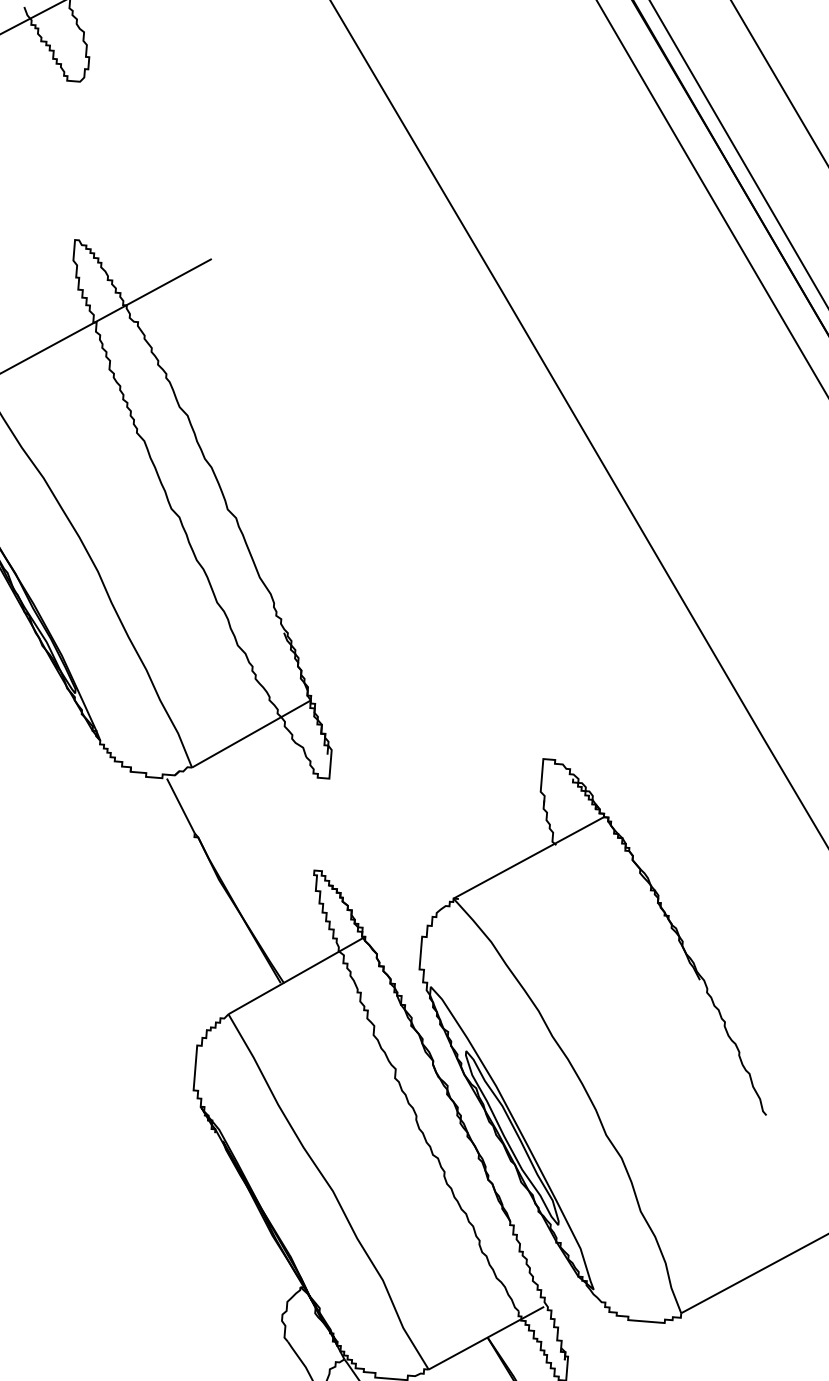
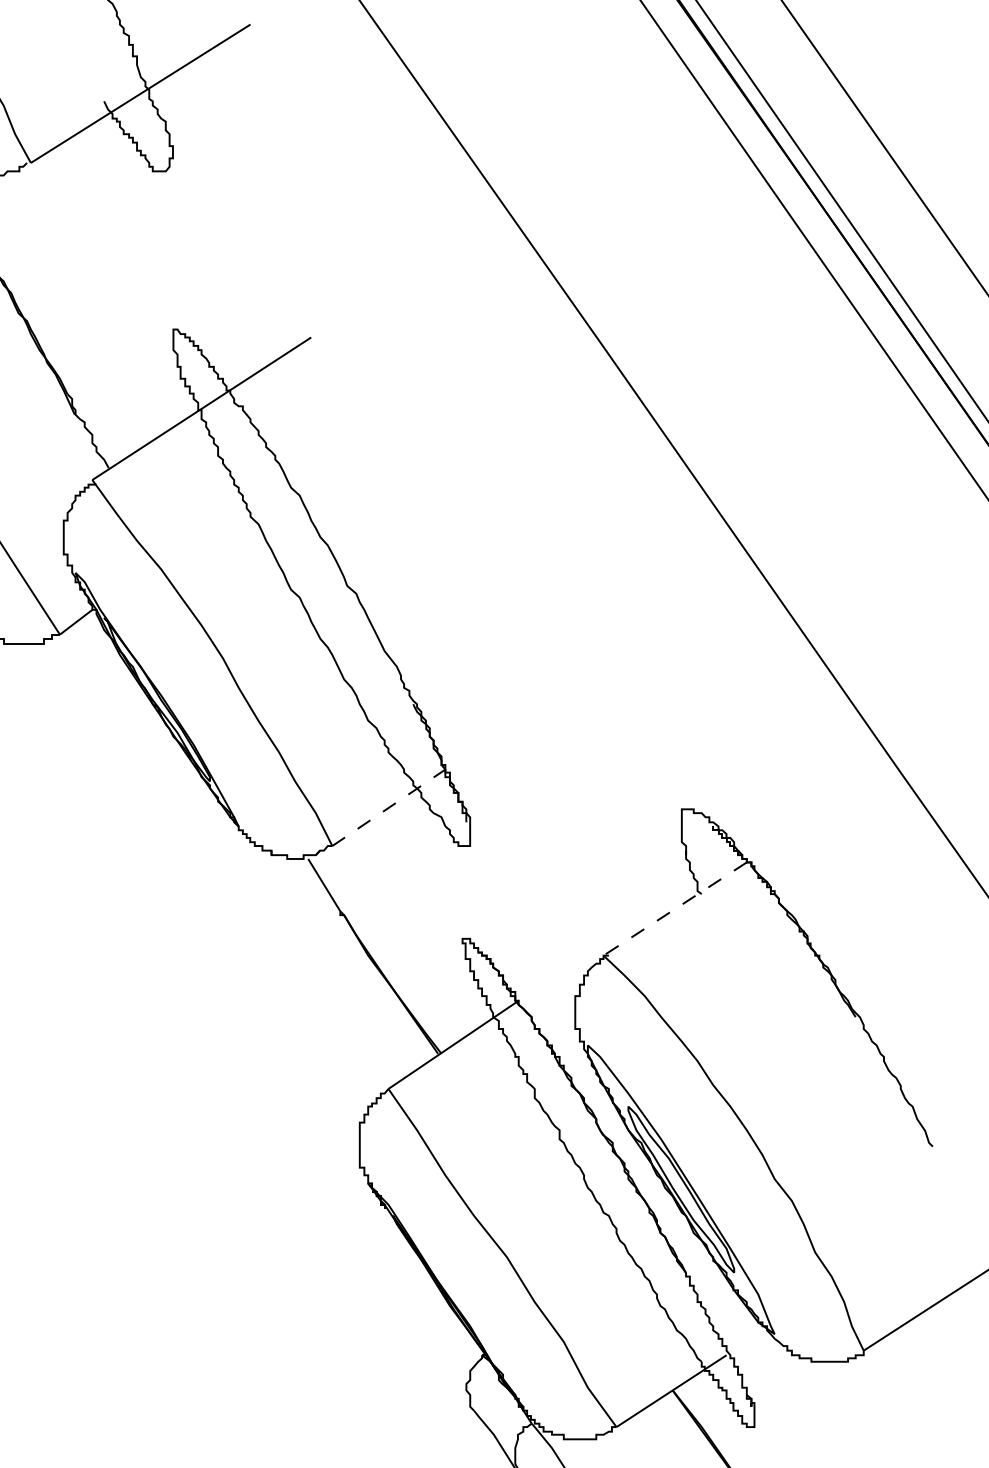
line: (252, 733) -> (389, 807), solid -> dashed
line: (527, 858) -> (674, 909), solid -> dashed

